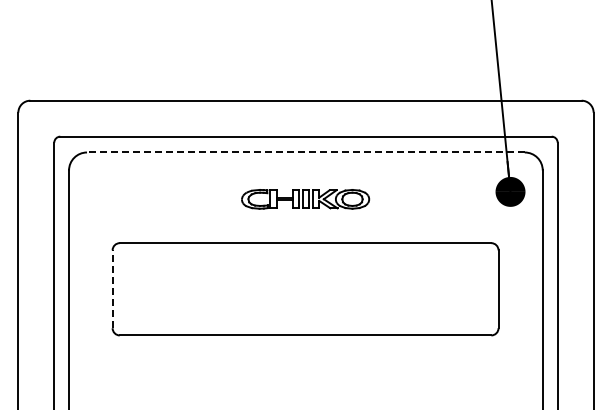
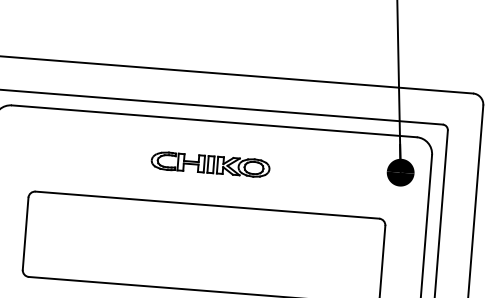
line: (305, 152) -> (213, 121), dashed -> solid
line: (112, 289) -> (25, 233), dashed -> solid

